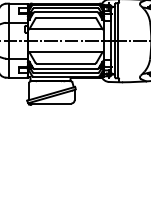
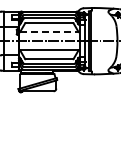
line: (66, 29) -> (49, 32), solid -> dashed

